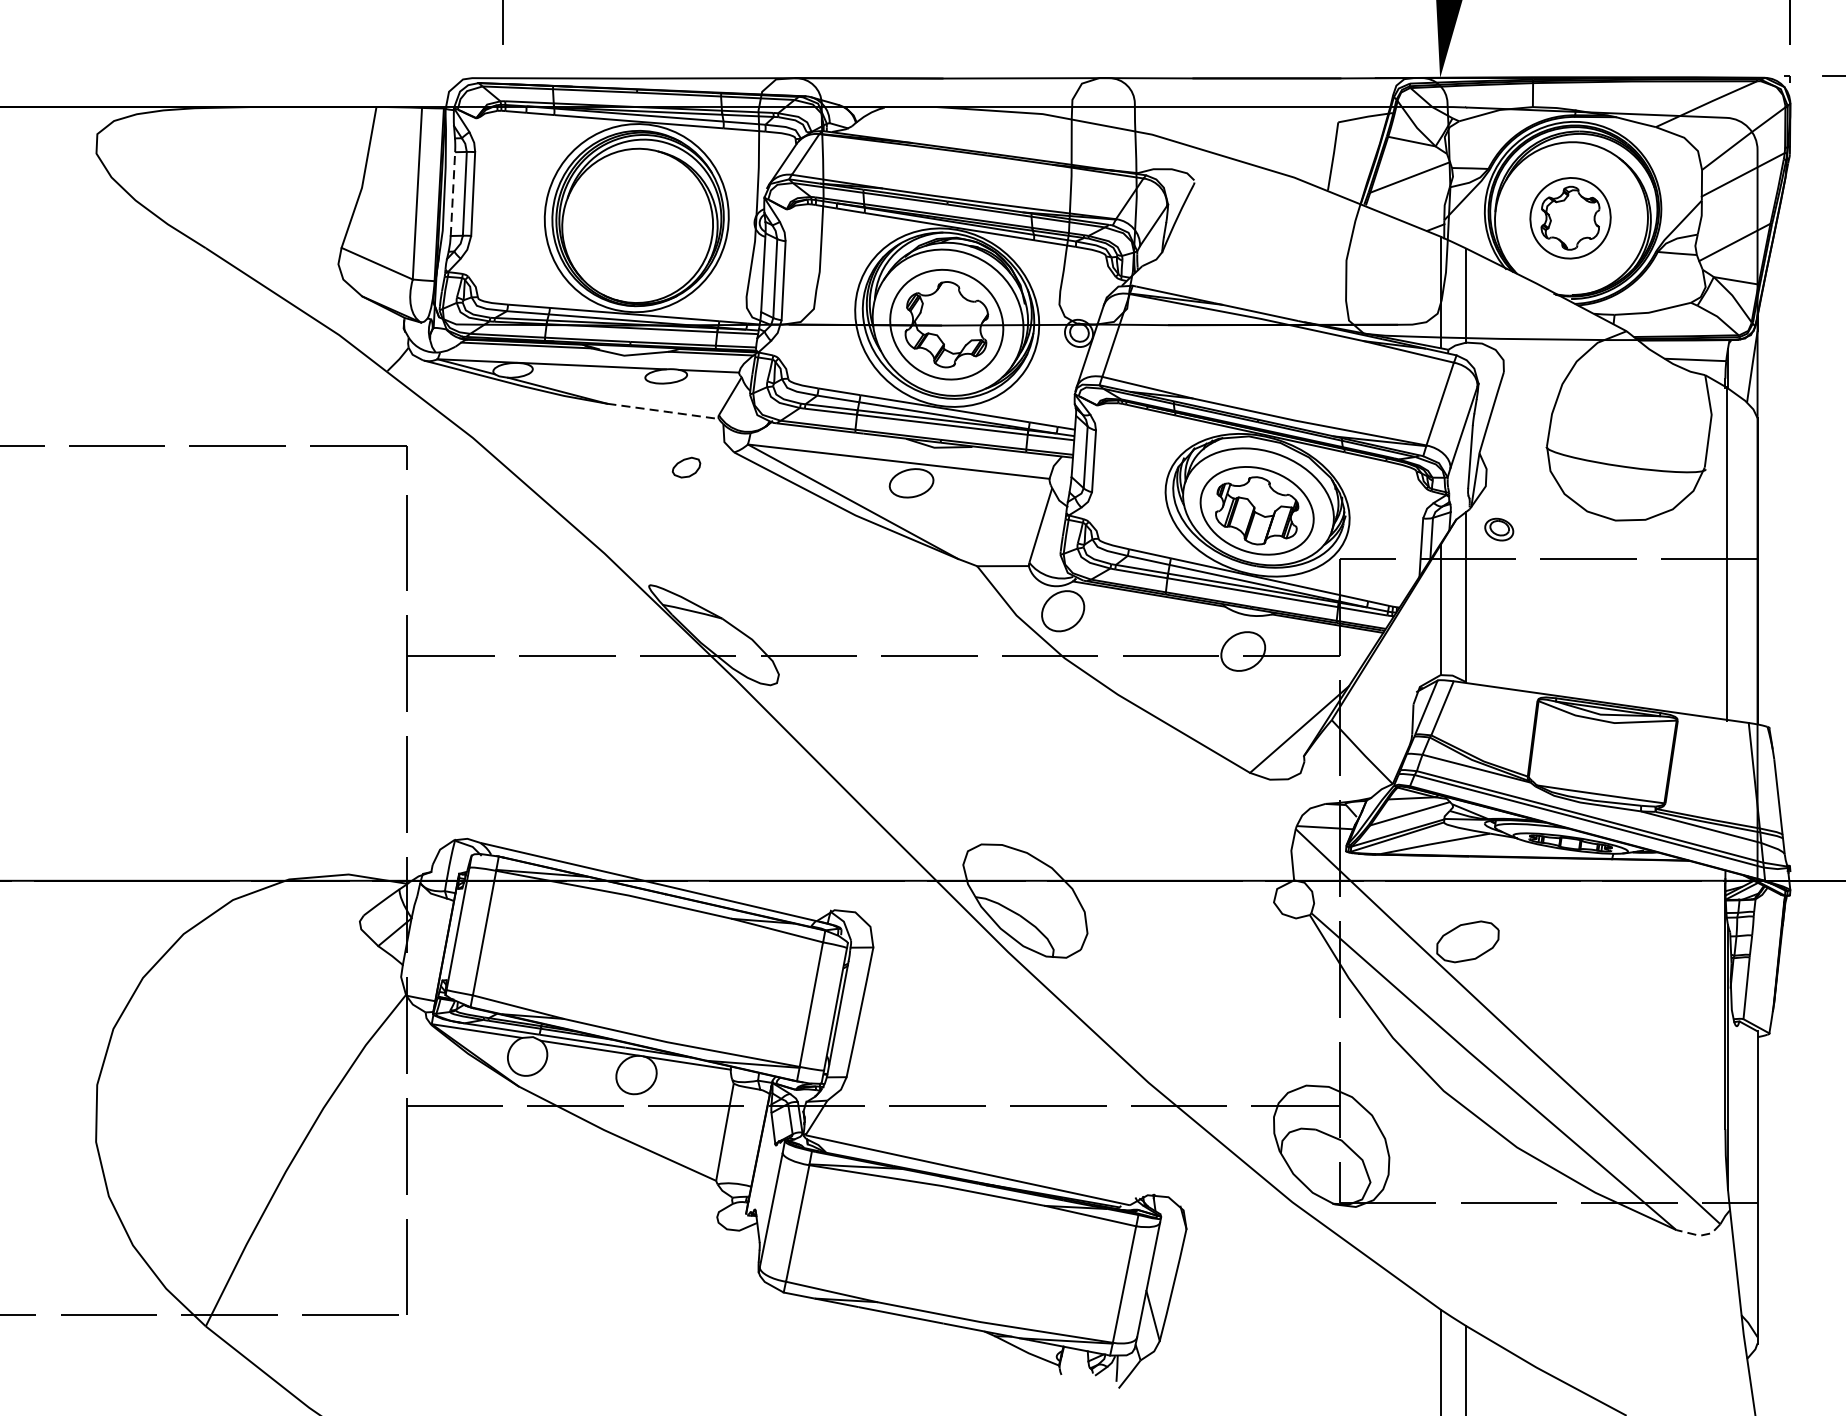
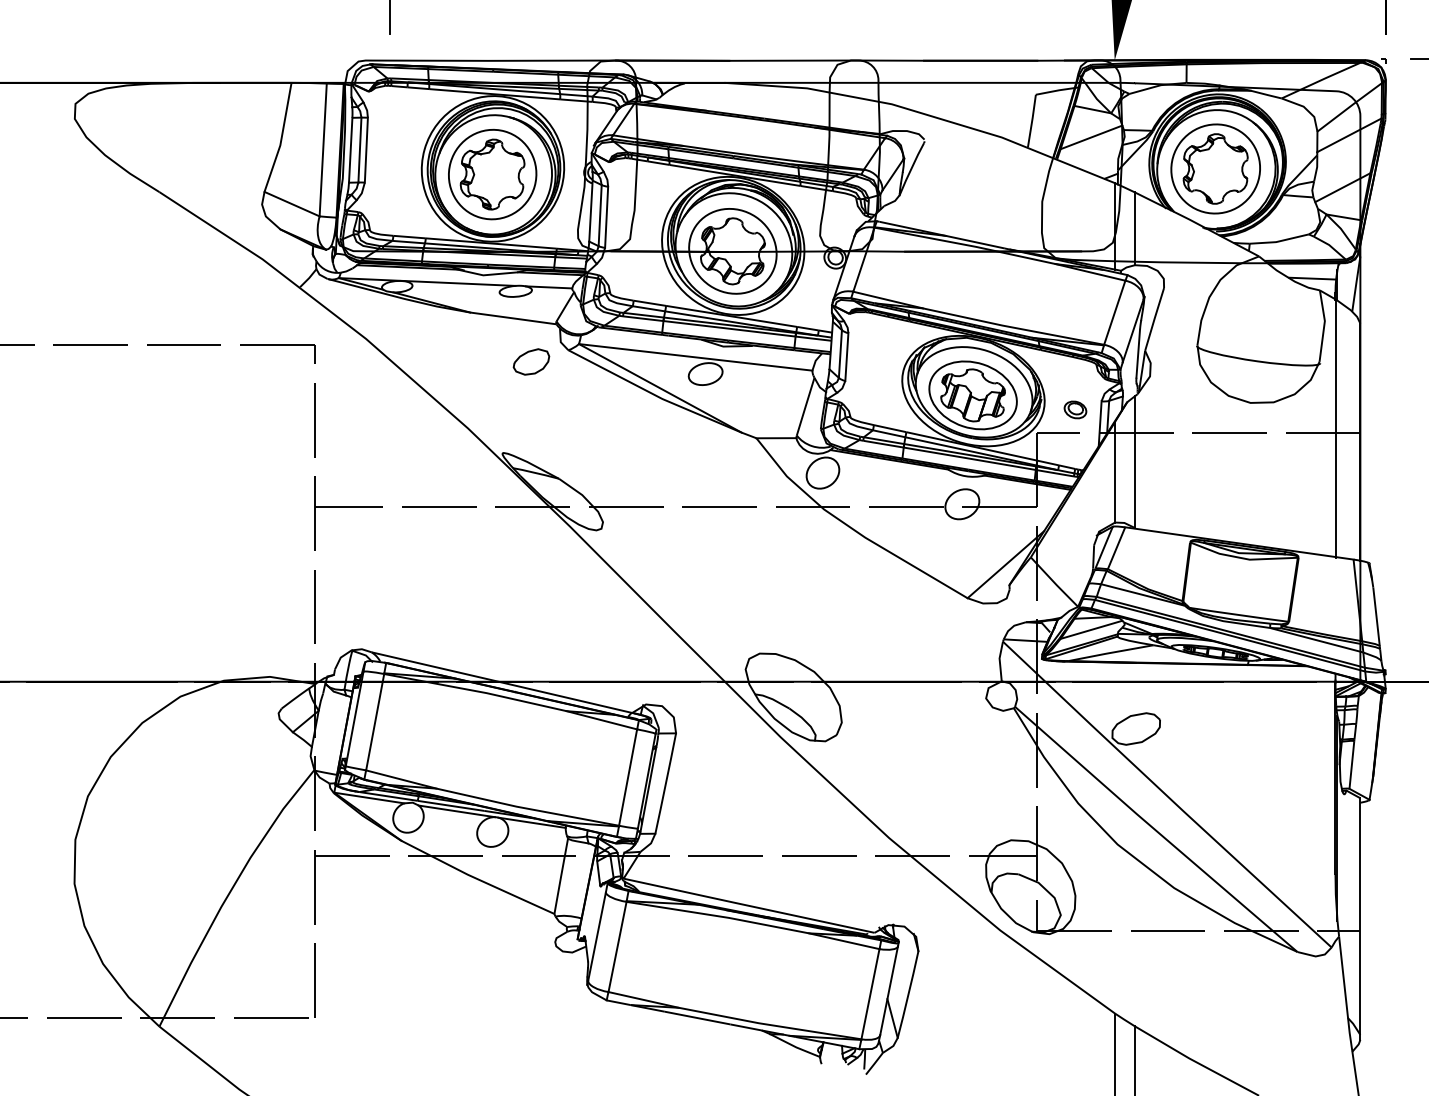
line: (452, 193) -> (350, 149), dashed -> solid
part: (1570, 217) -> (1215, 168), size x1.43
part: (636, 225) -> (492, 174), added
line: (664, 411) -> (514, 318), dashed -> solid
part: (686, 467) -> (531, 361), size x1.67
part: (1499, 529) -> (1075, 409), moved
line: (1699, 1235) -> (1315, 956), dashed -> solid

